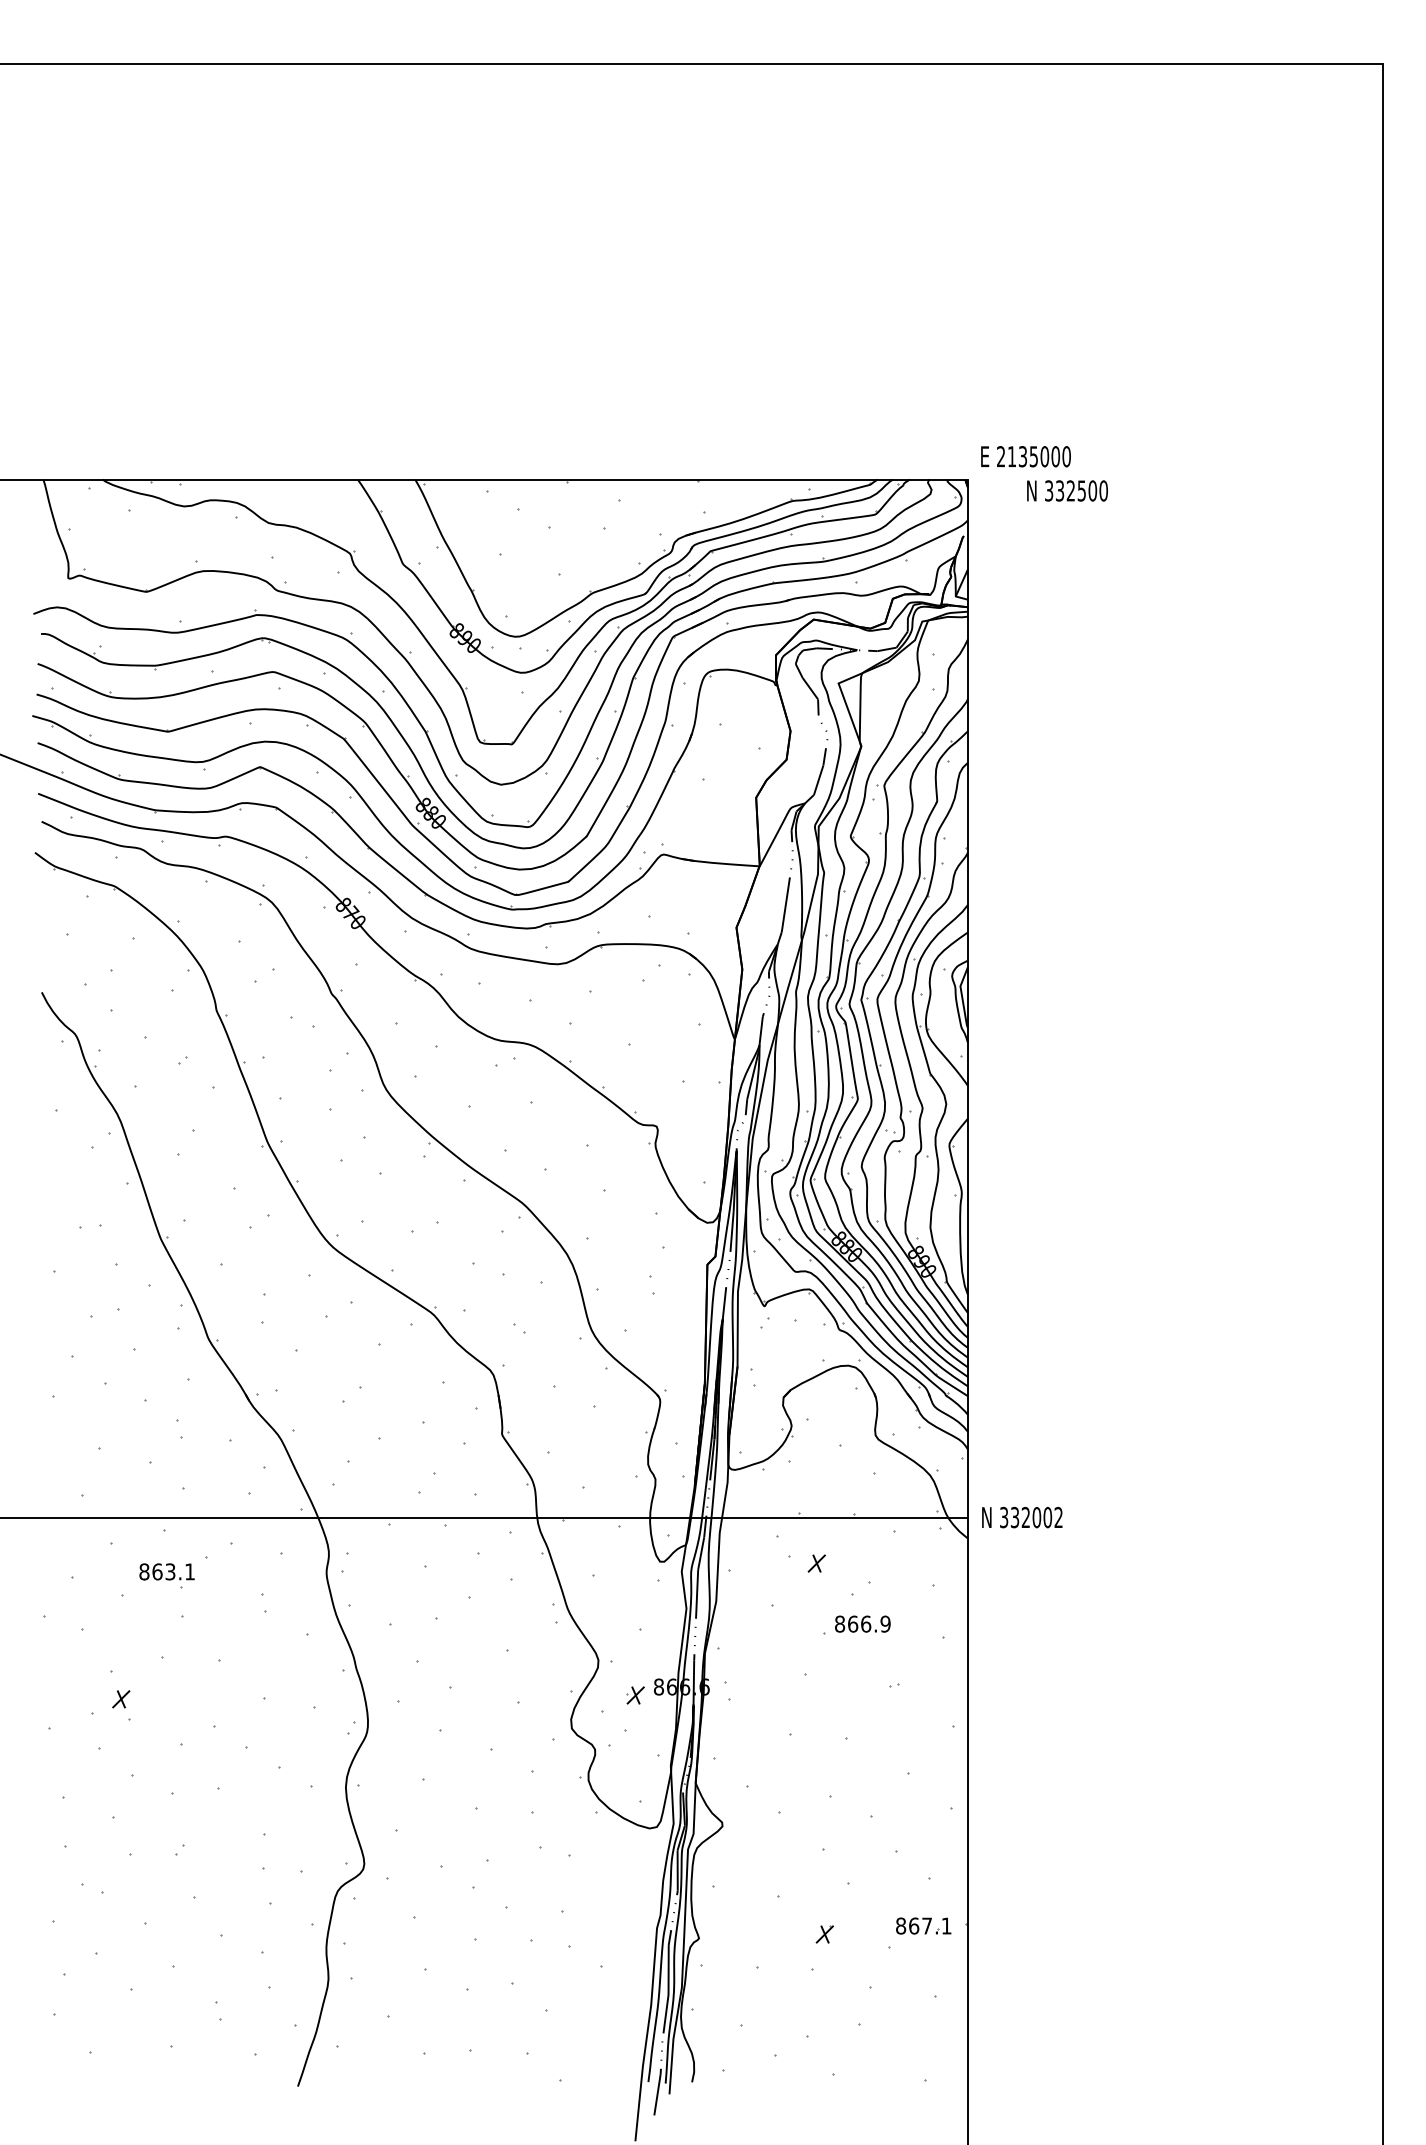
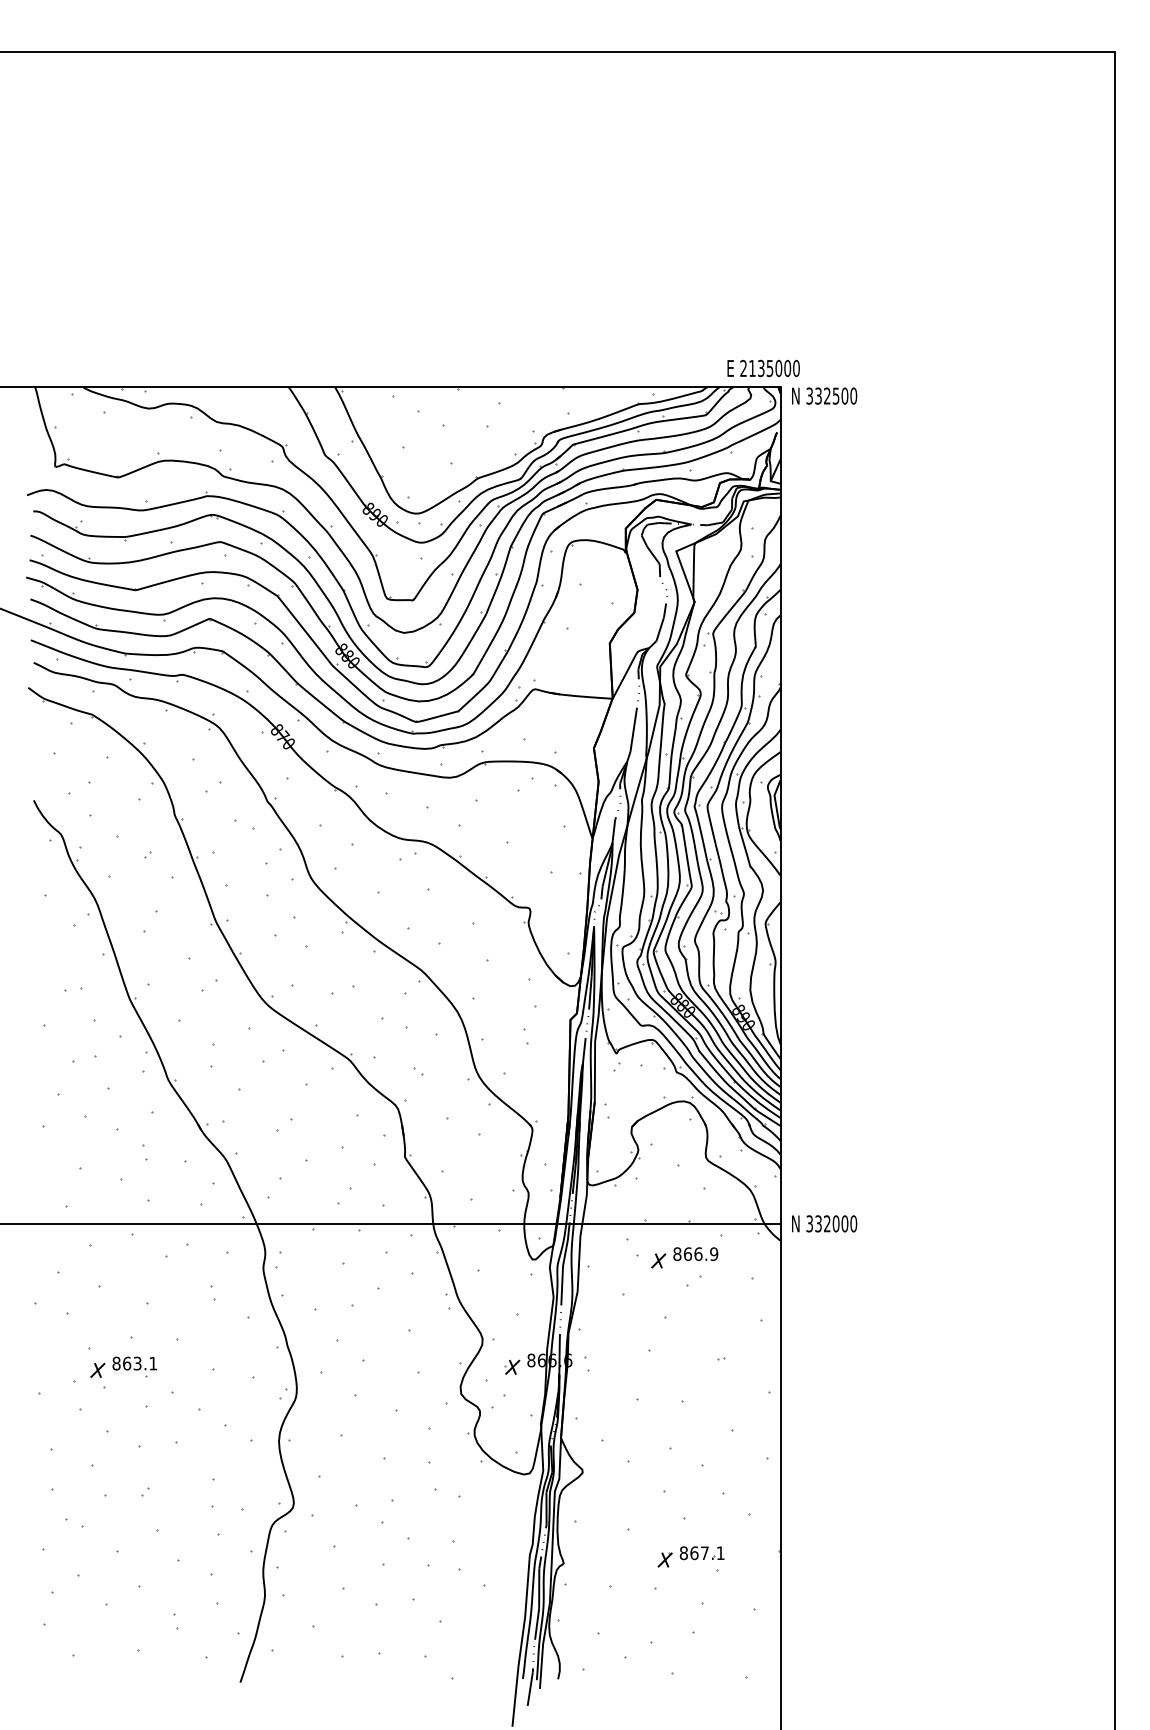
text: (1025, 456) -> (763, 368), moved
text: (1067, 490) -> (824, 395), moved
text: (1058, 1517) -> (853, 1223), 332002 -> 332000
part: (166, 1575) -> (134, 1366), moved
text: (862, 1623) -> (695, 1253), moved
part: (923, 1925) -> (701, 1552), moved

